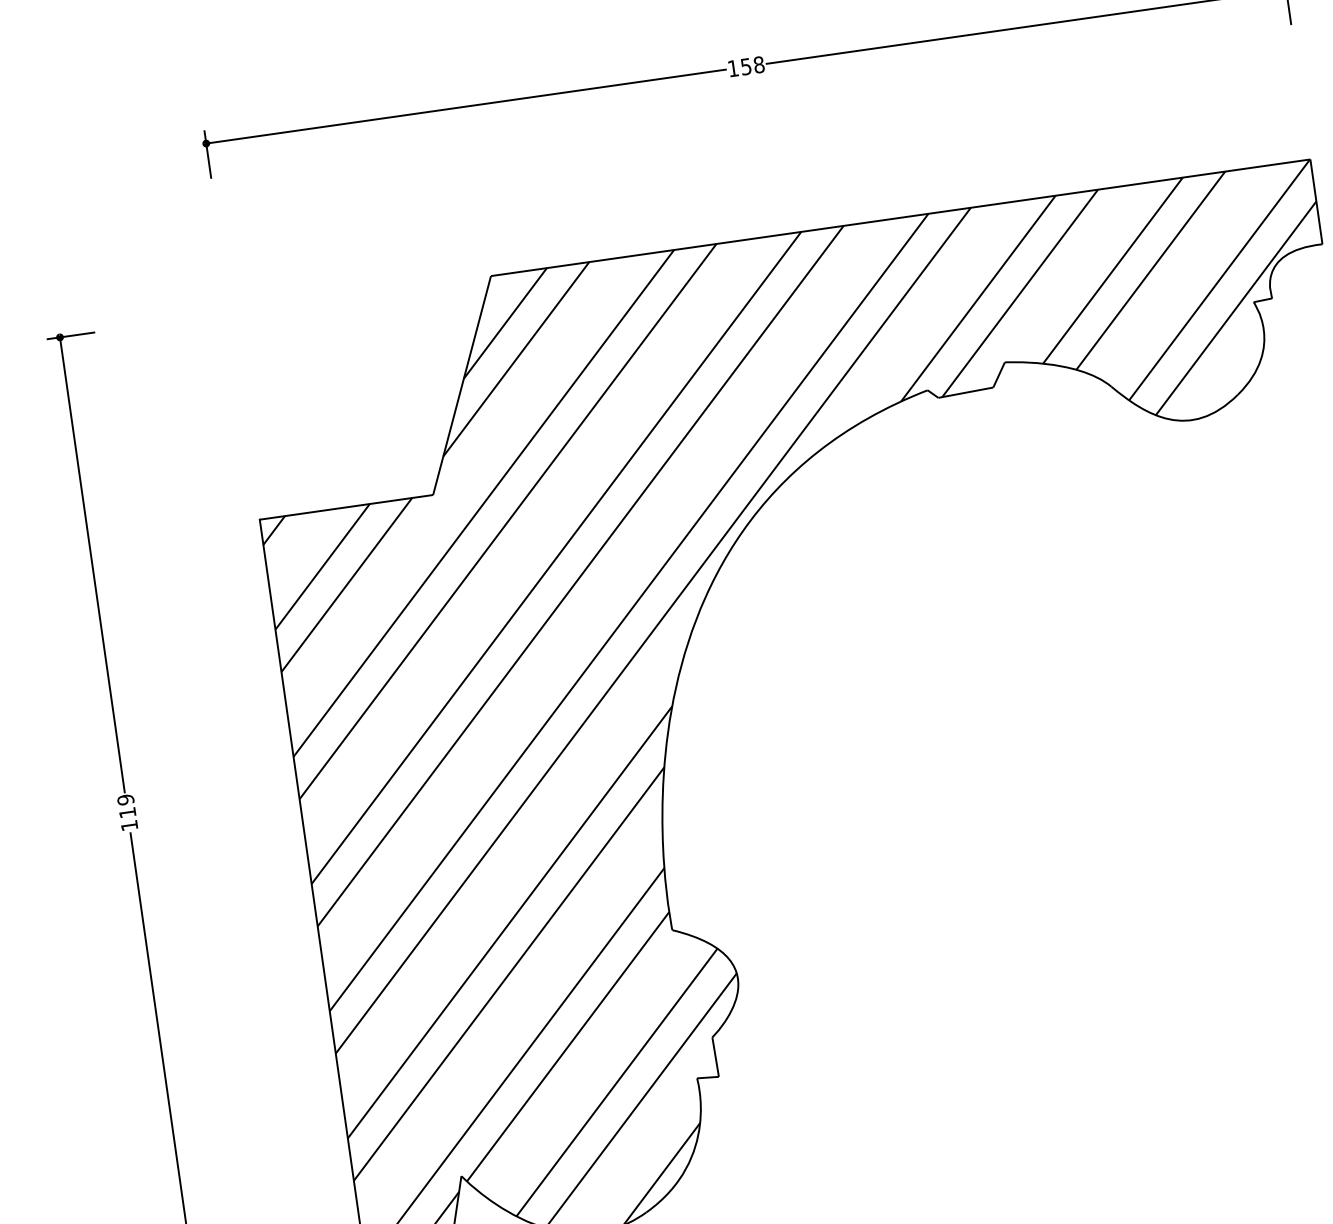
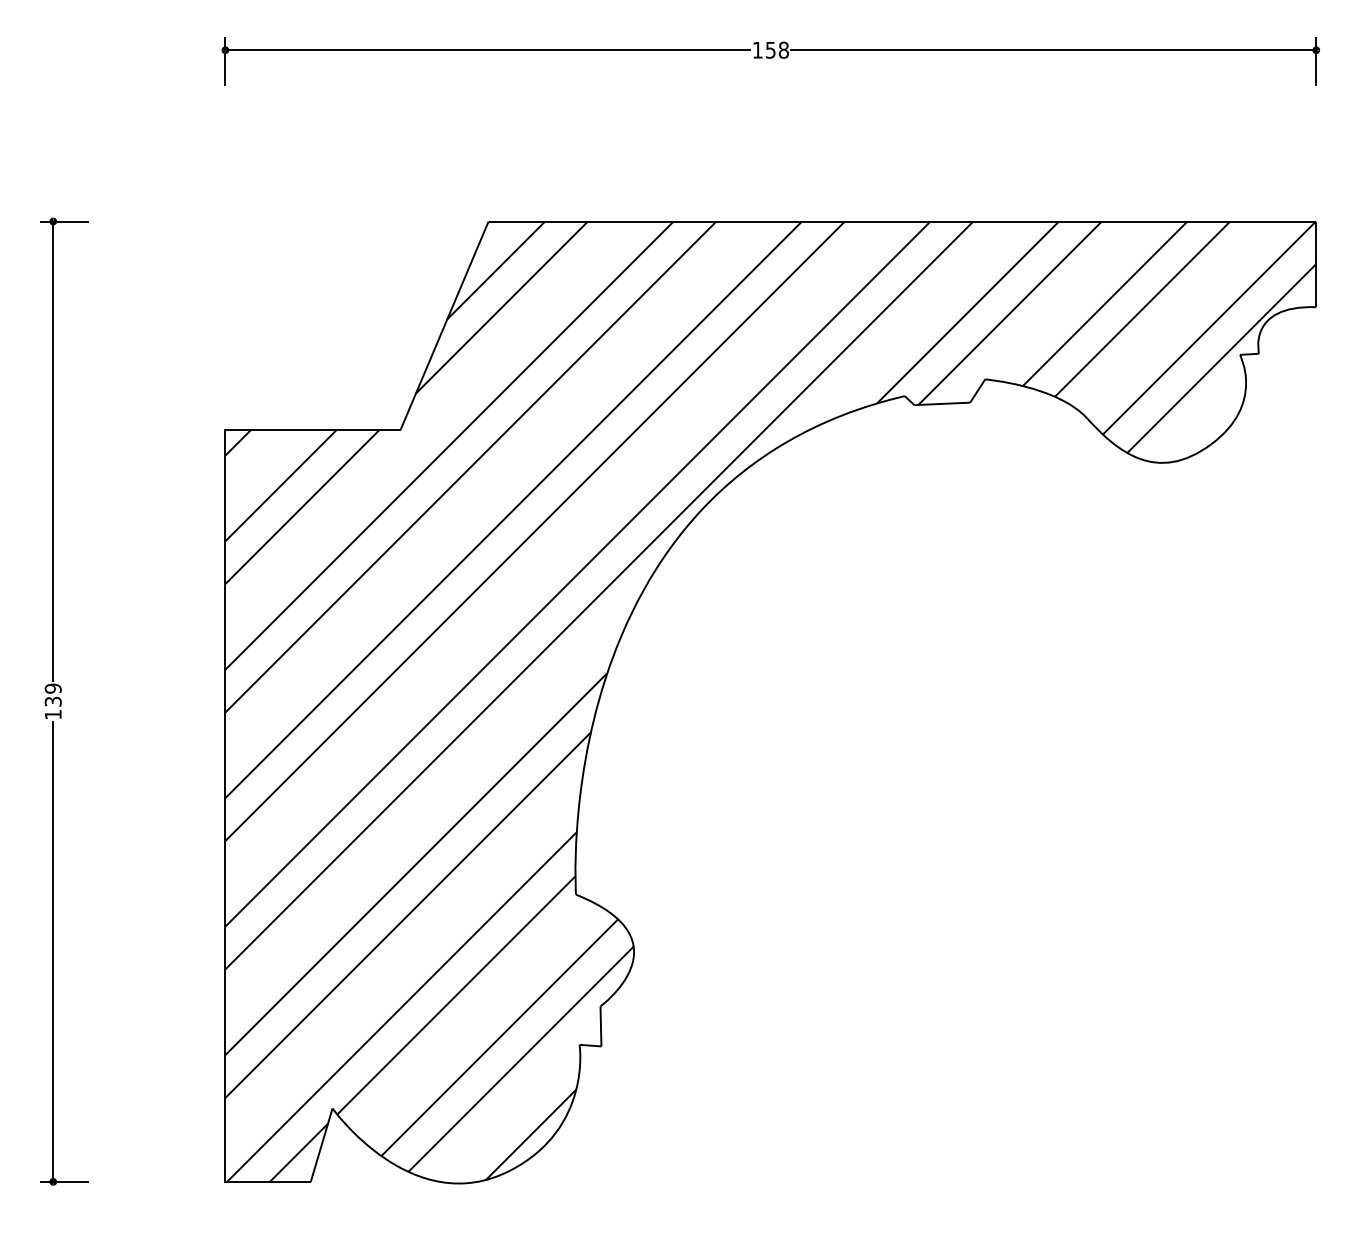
text: (126, 812) -> (52, 701), 119 -> 139

